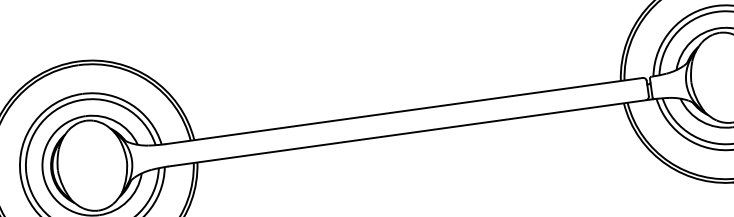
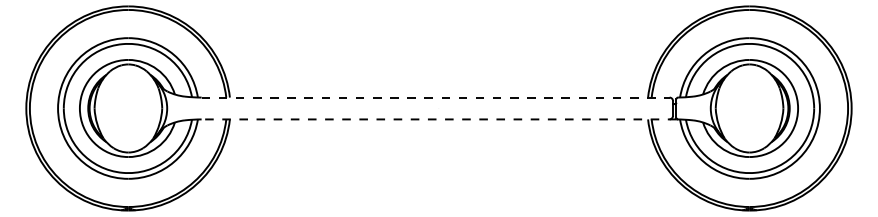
line: (405, 110) -> (436, 97), solid -> dashed
line: (410, 133) -> (438, 119), solid -> dashed

